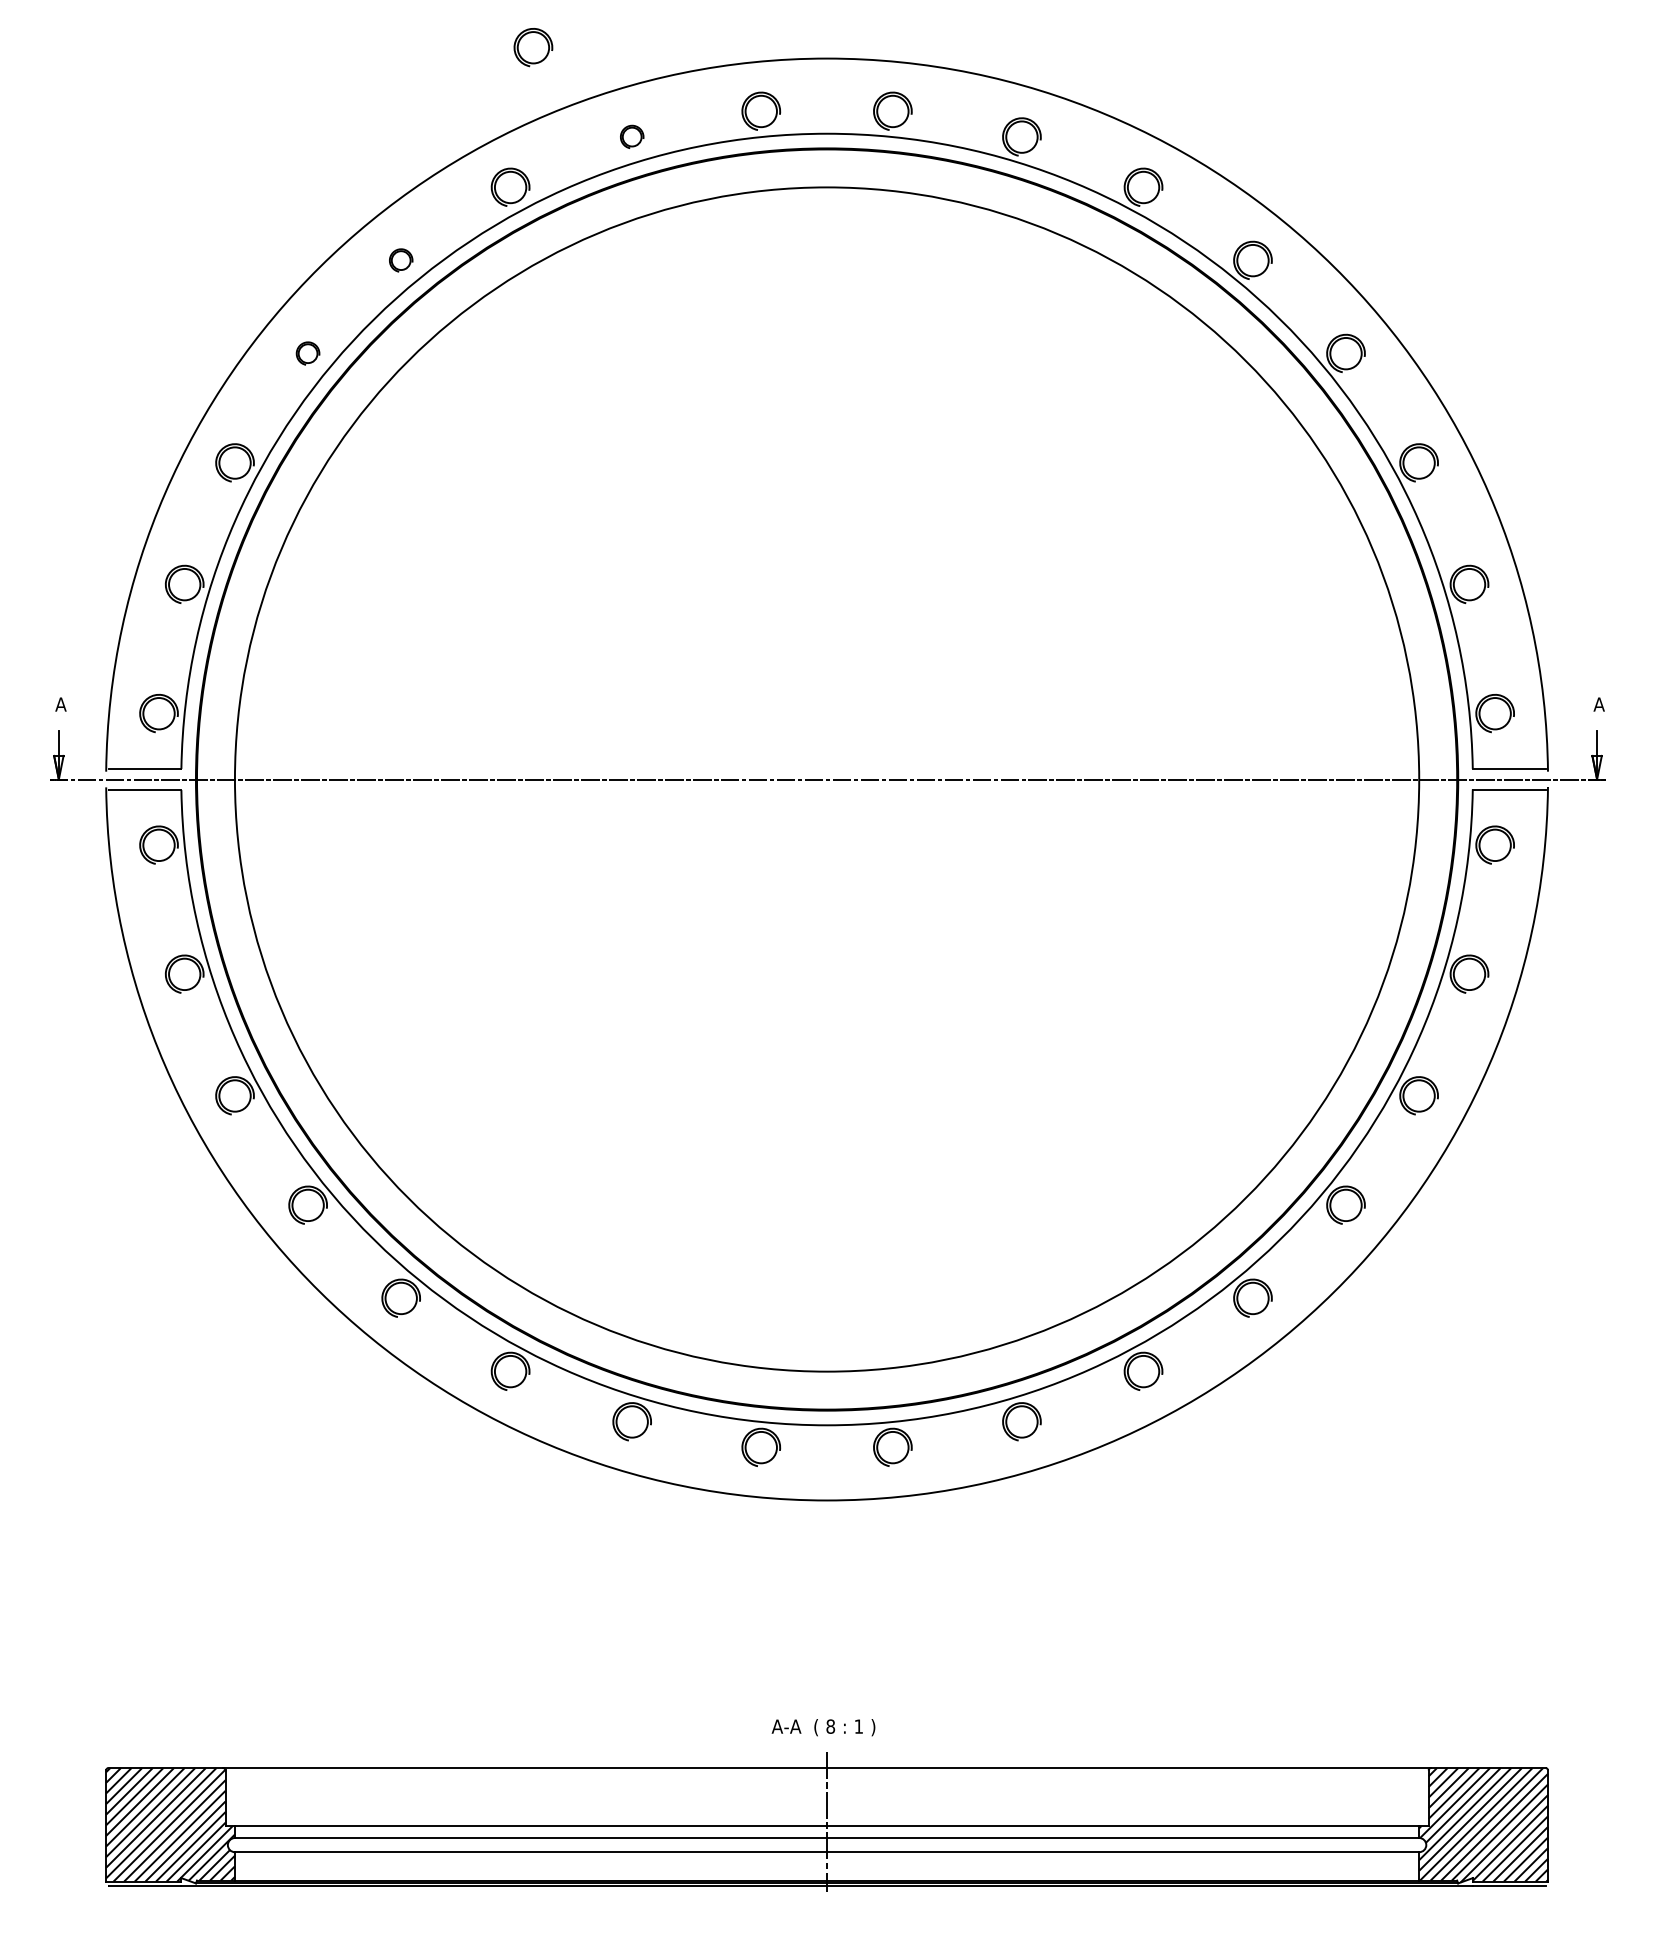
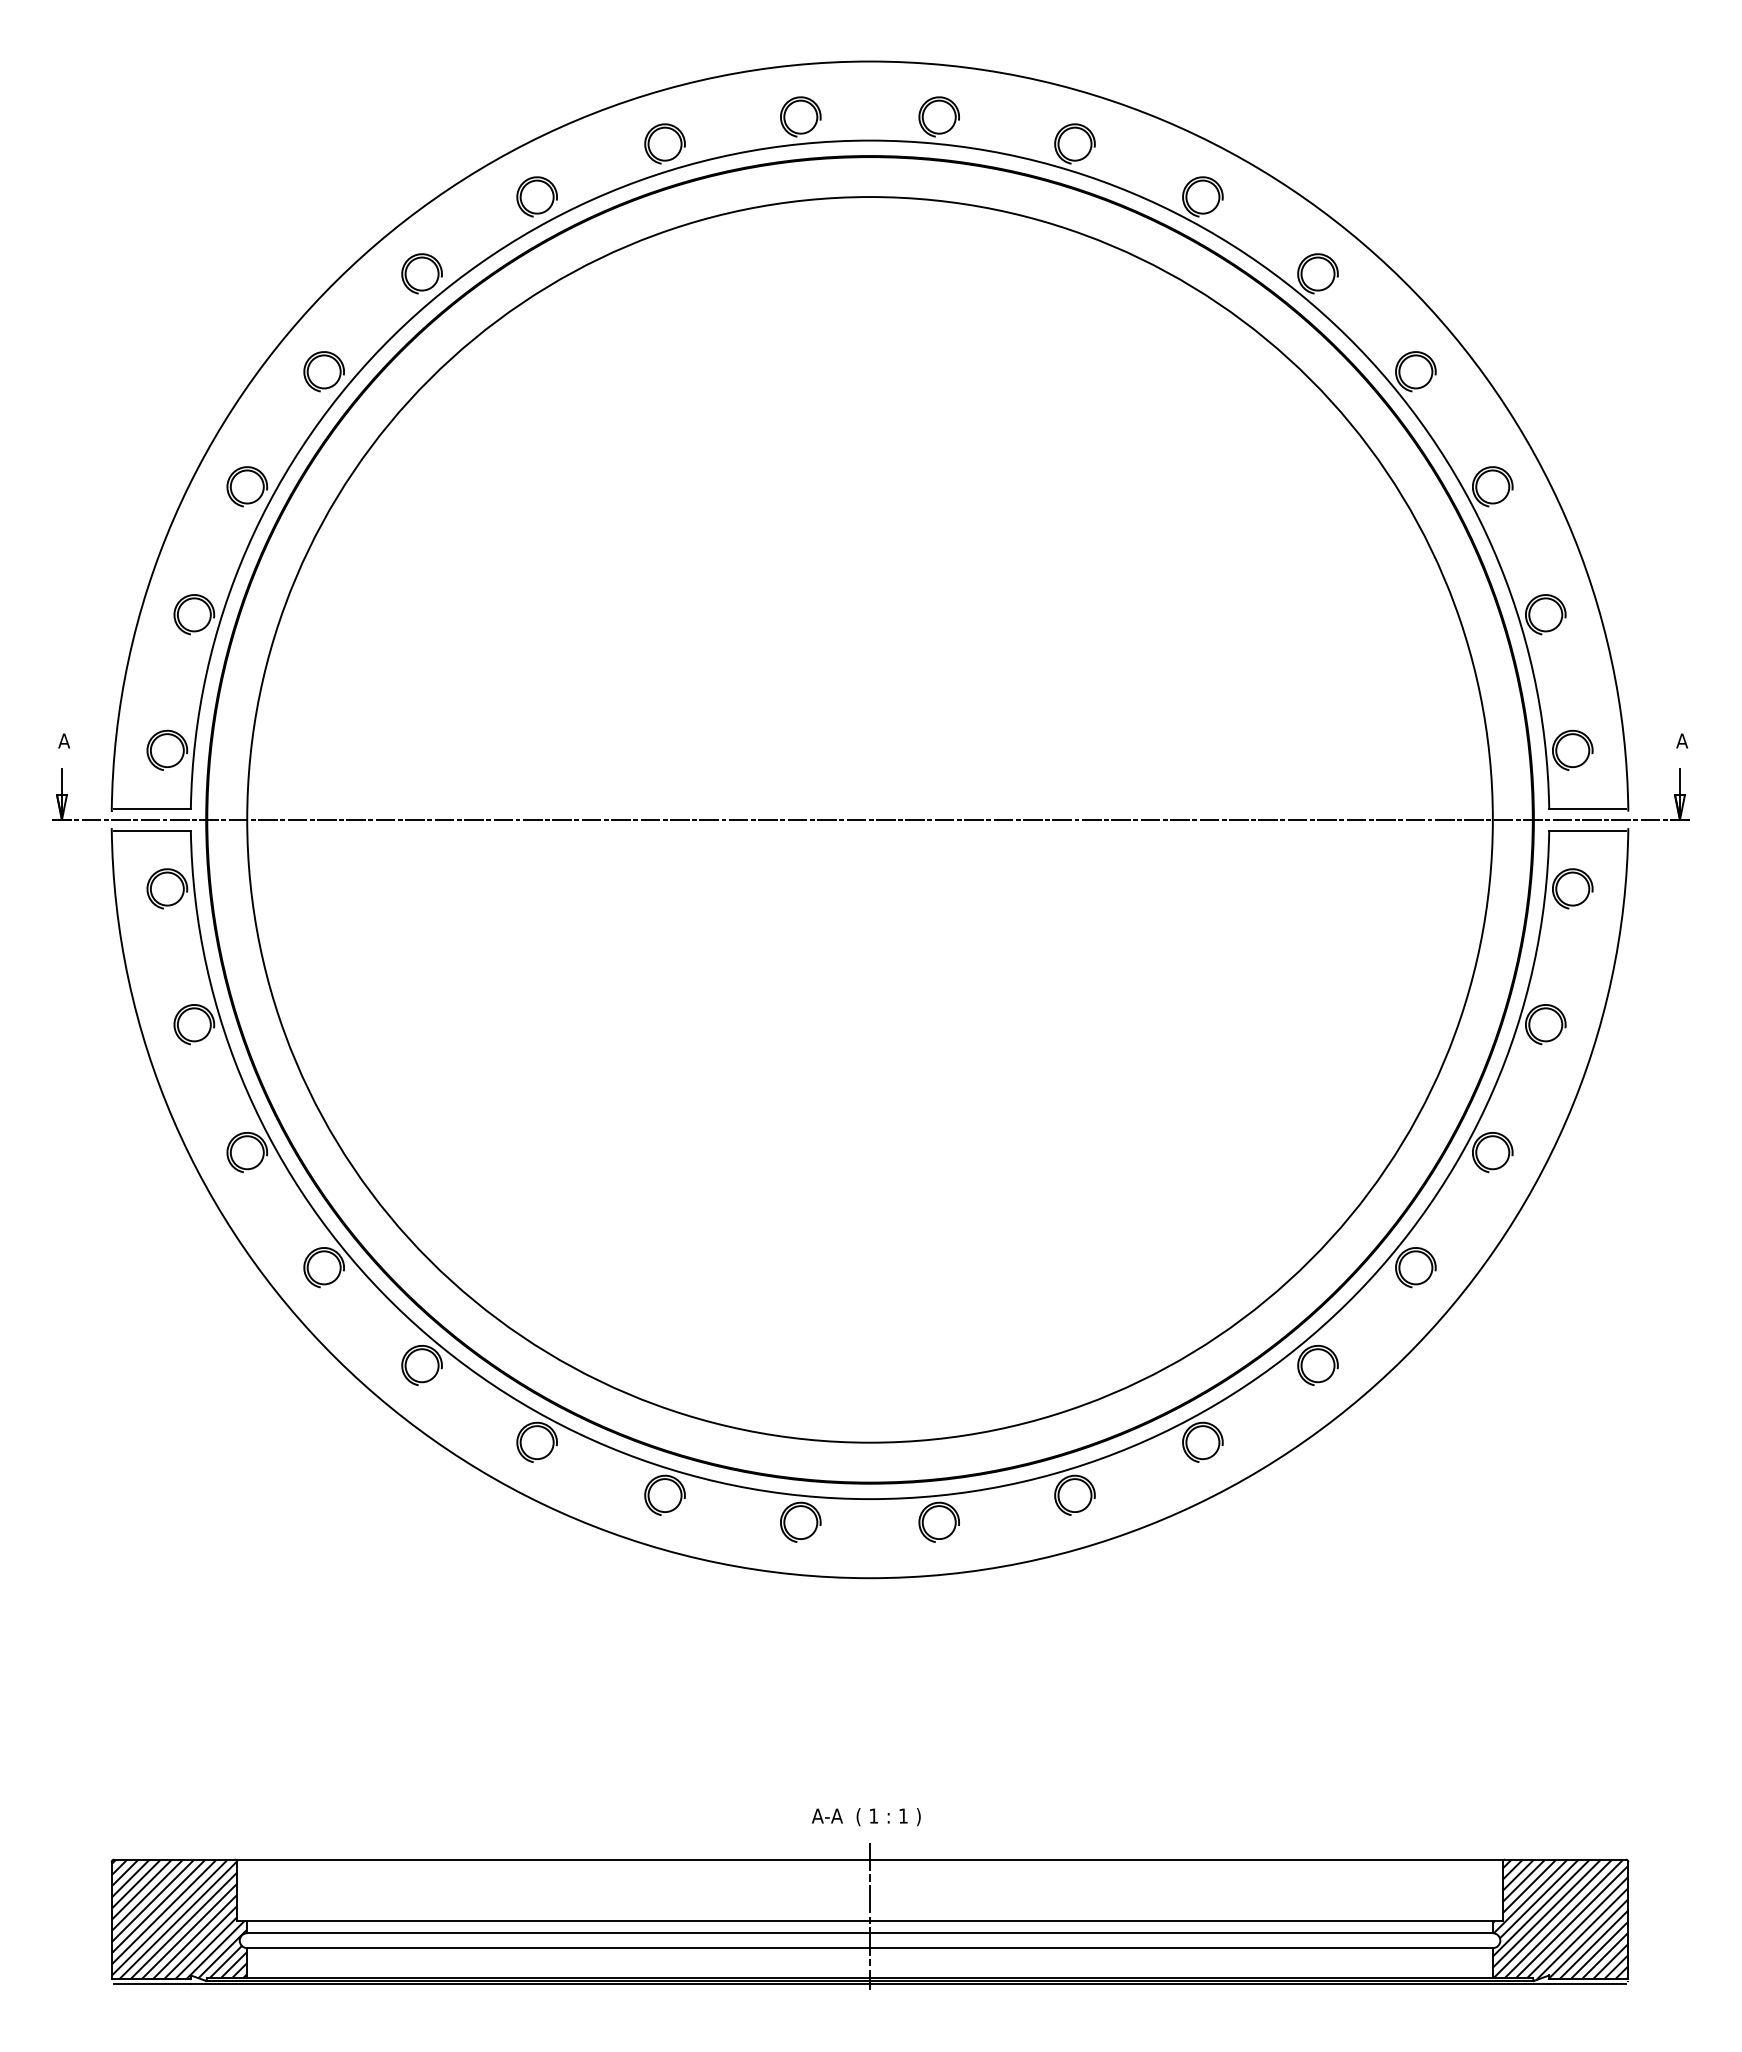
part: (532, 47) -> (560, 49), removed
part: (631, 136) -> (664, 143), size x1.67
part: (400, 260) -> (421, 273), size x1.67
part: (307, 353) -> (323, 371), size x1.67
text: (830, 1726) -> (873, 1815), 8 -> 1

